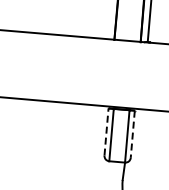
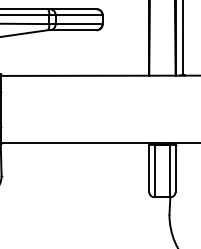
line: (106, 132) -> (149, 168), dashed -> solid
line: (132, 134) -> (175, 168), dashed -> solid

